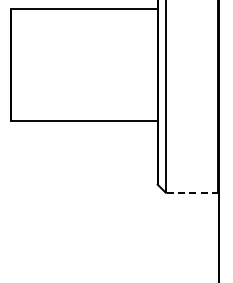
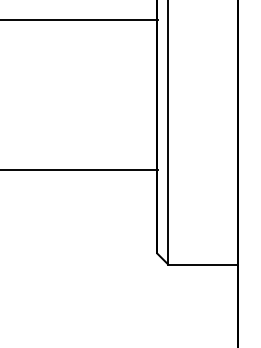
line: (191, 192) -> (202, 264), dashed -> solid

